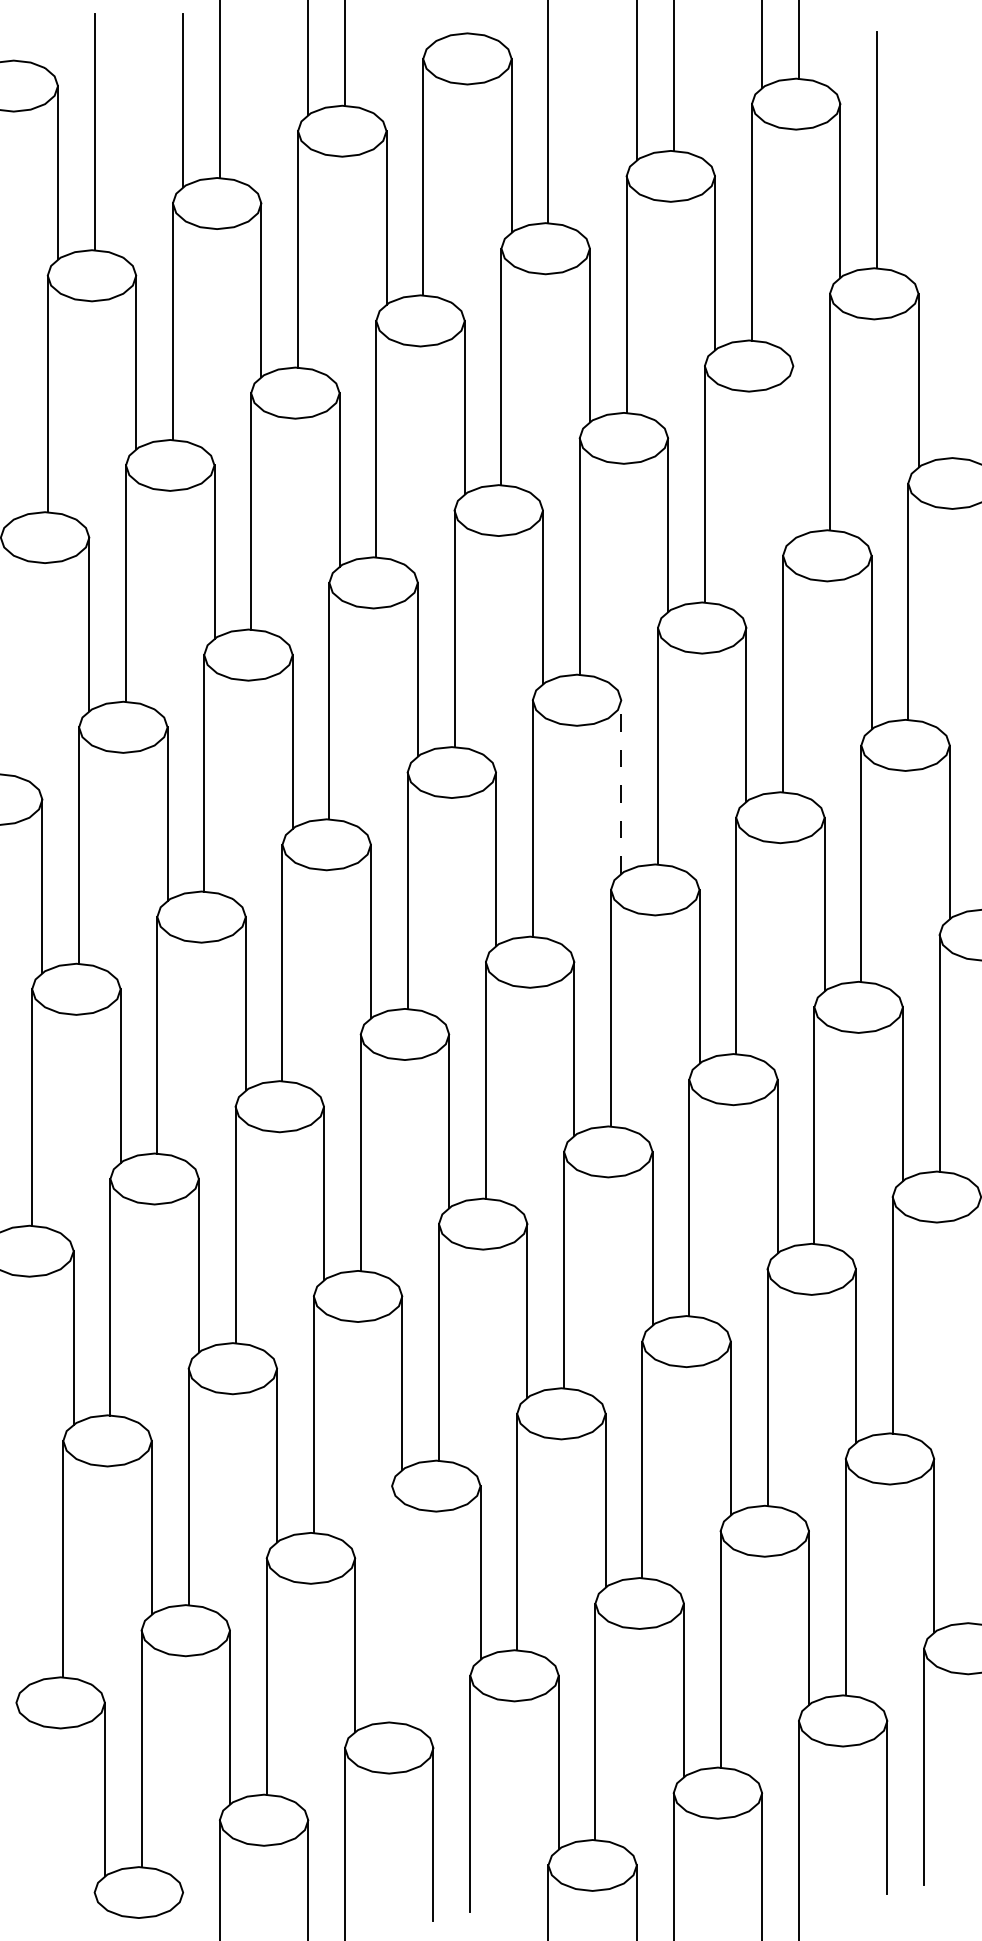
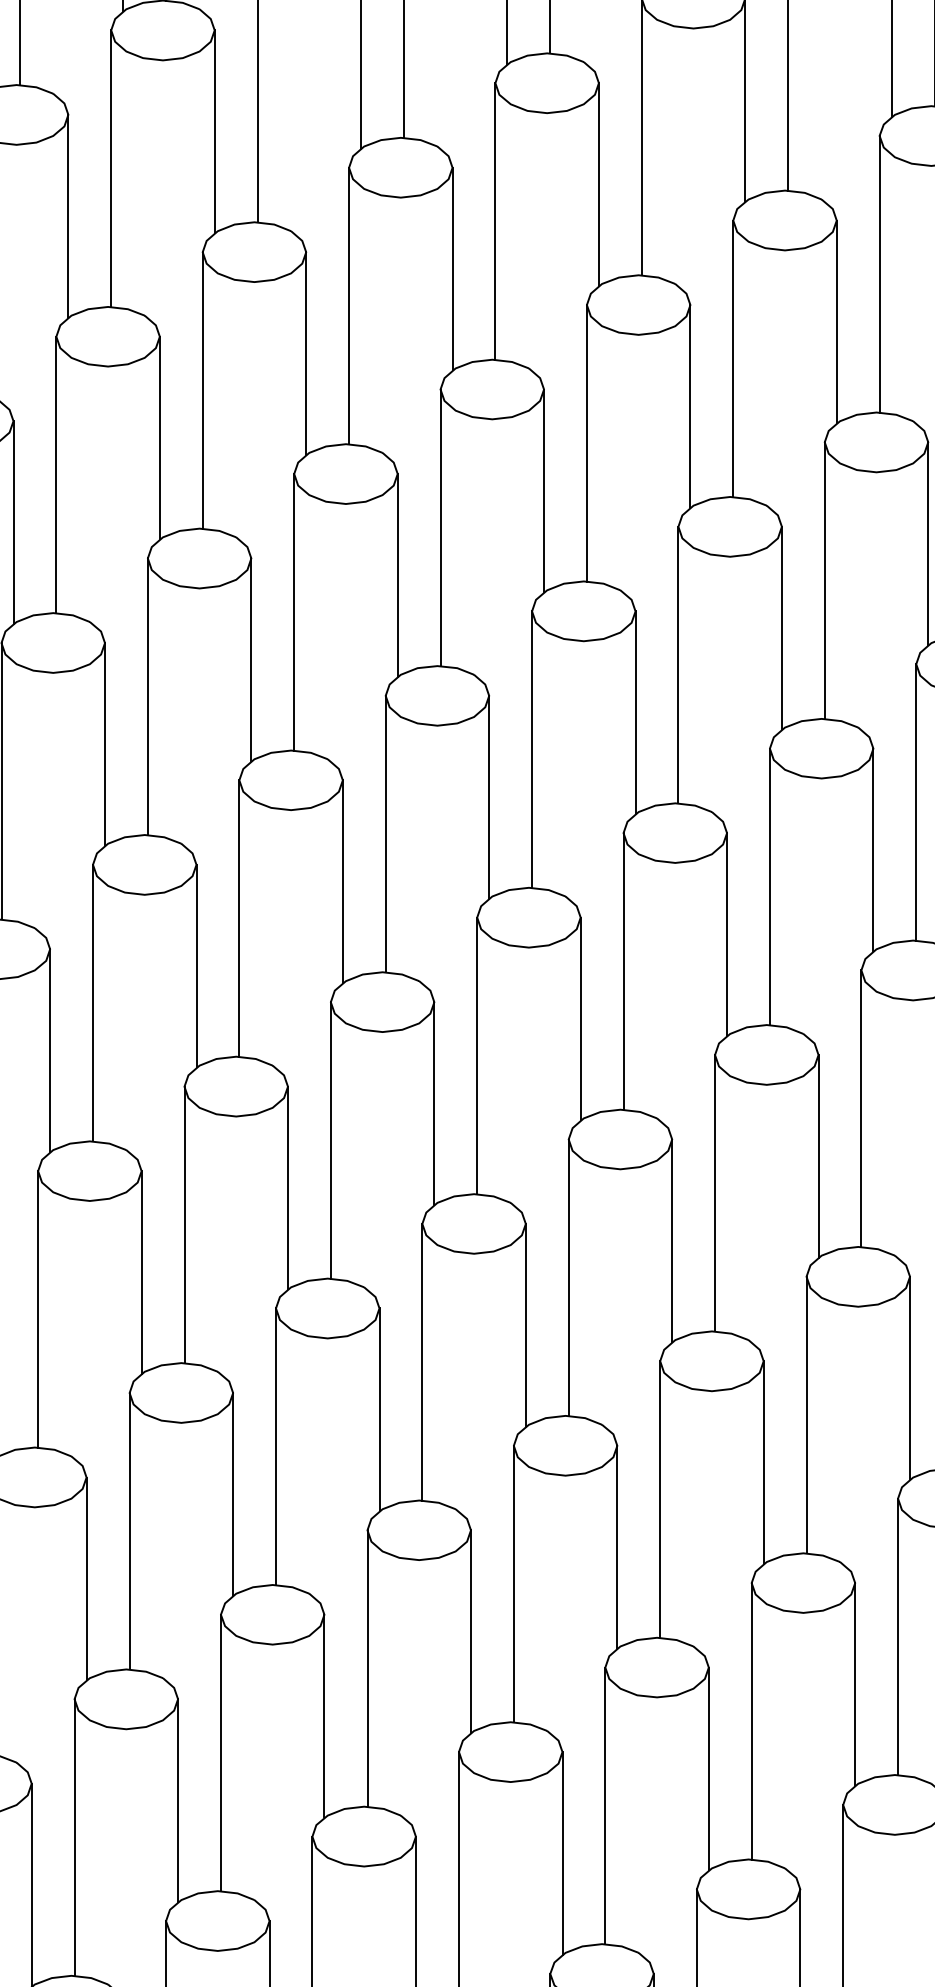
line: (793, 452) -> (836, 321), added
line: (621, 787) -> (635, 713), dashed -> solid
line: (392, 1604) -> (368, 1668), added

